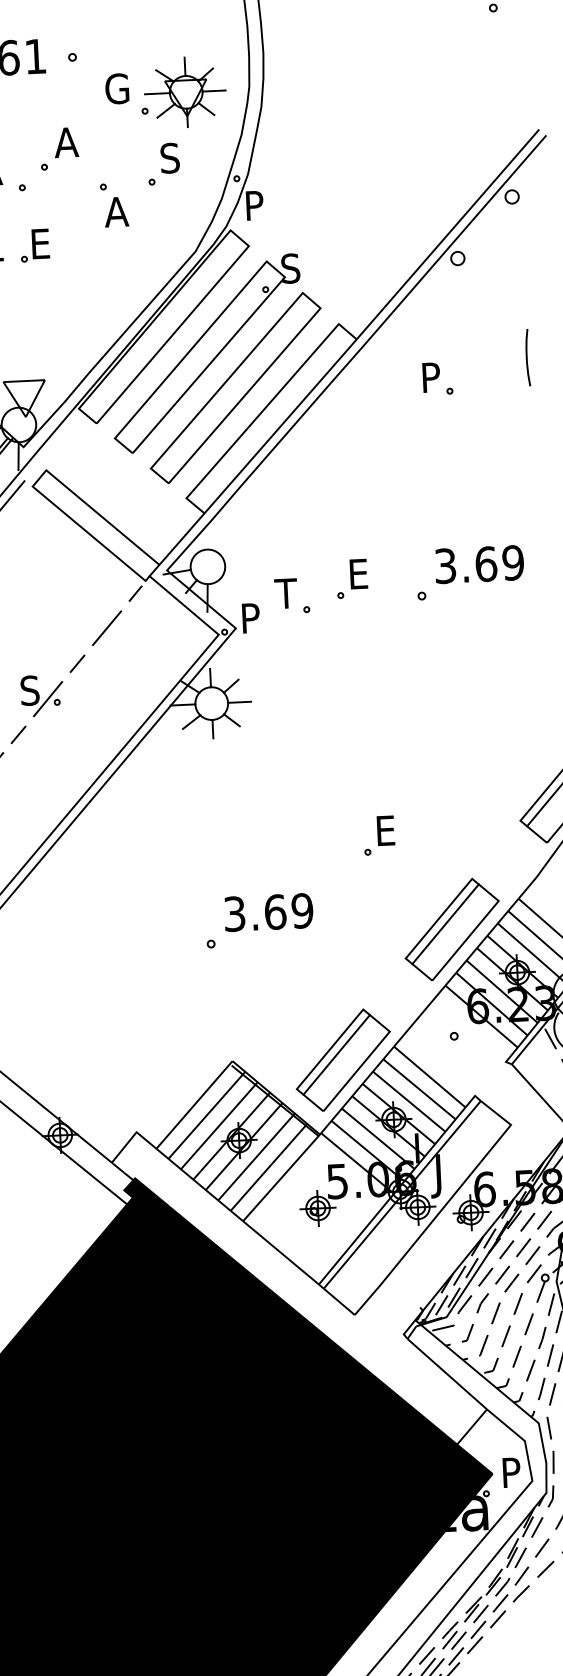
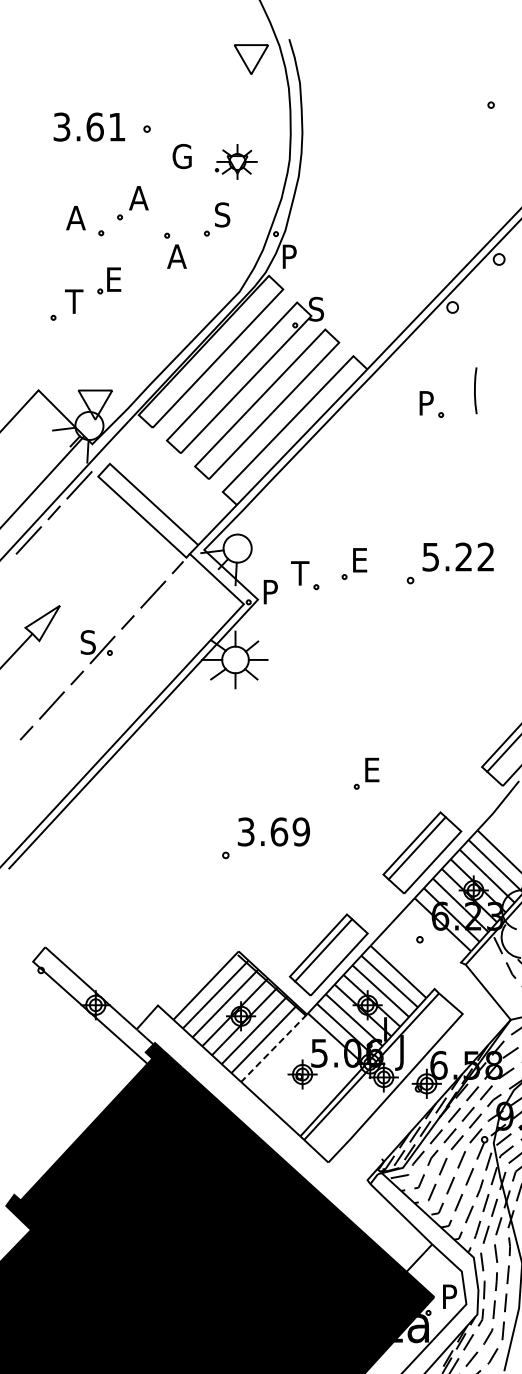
part: (184, 91) -> (236, 161), size x0.6
line: (527, 357) -> (475, 390), moved
text: (479, 563) -> (458, 556), 3.69 -> 5.22
line: (280, 1178) -> (273, 1048), solid -> dashed

